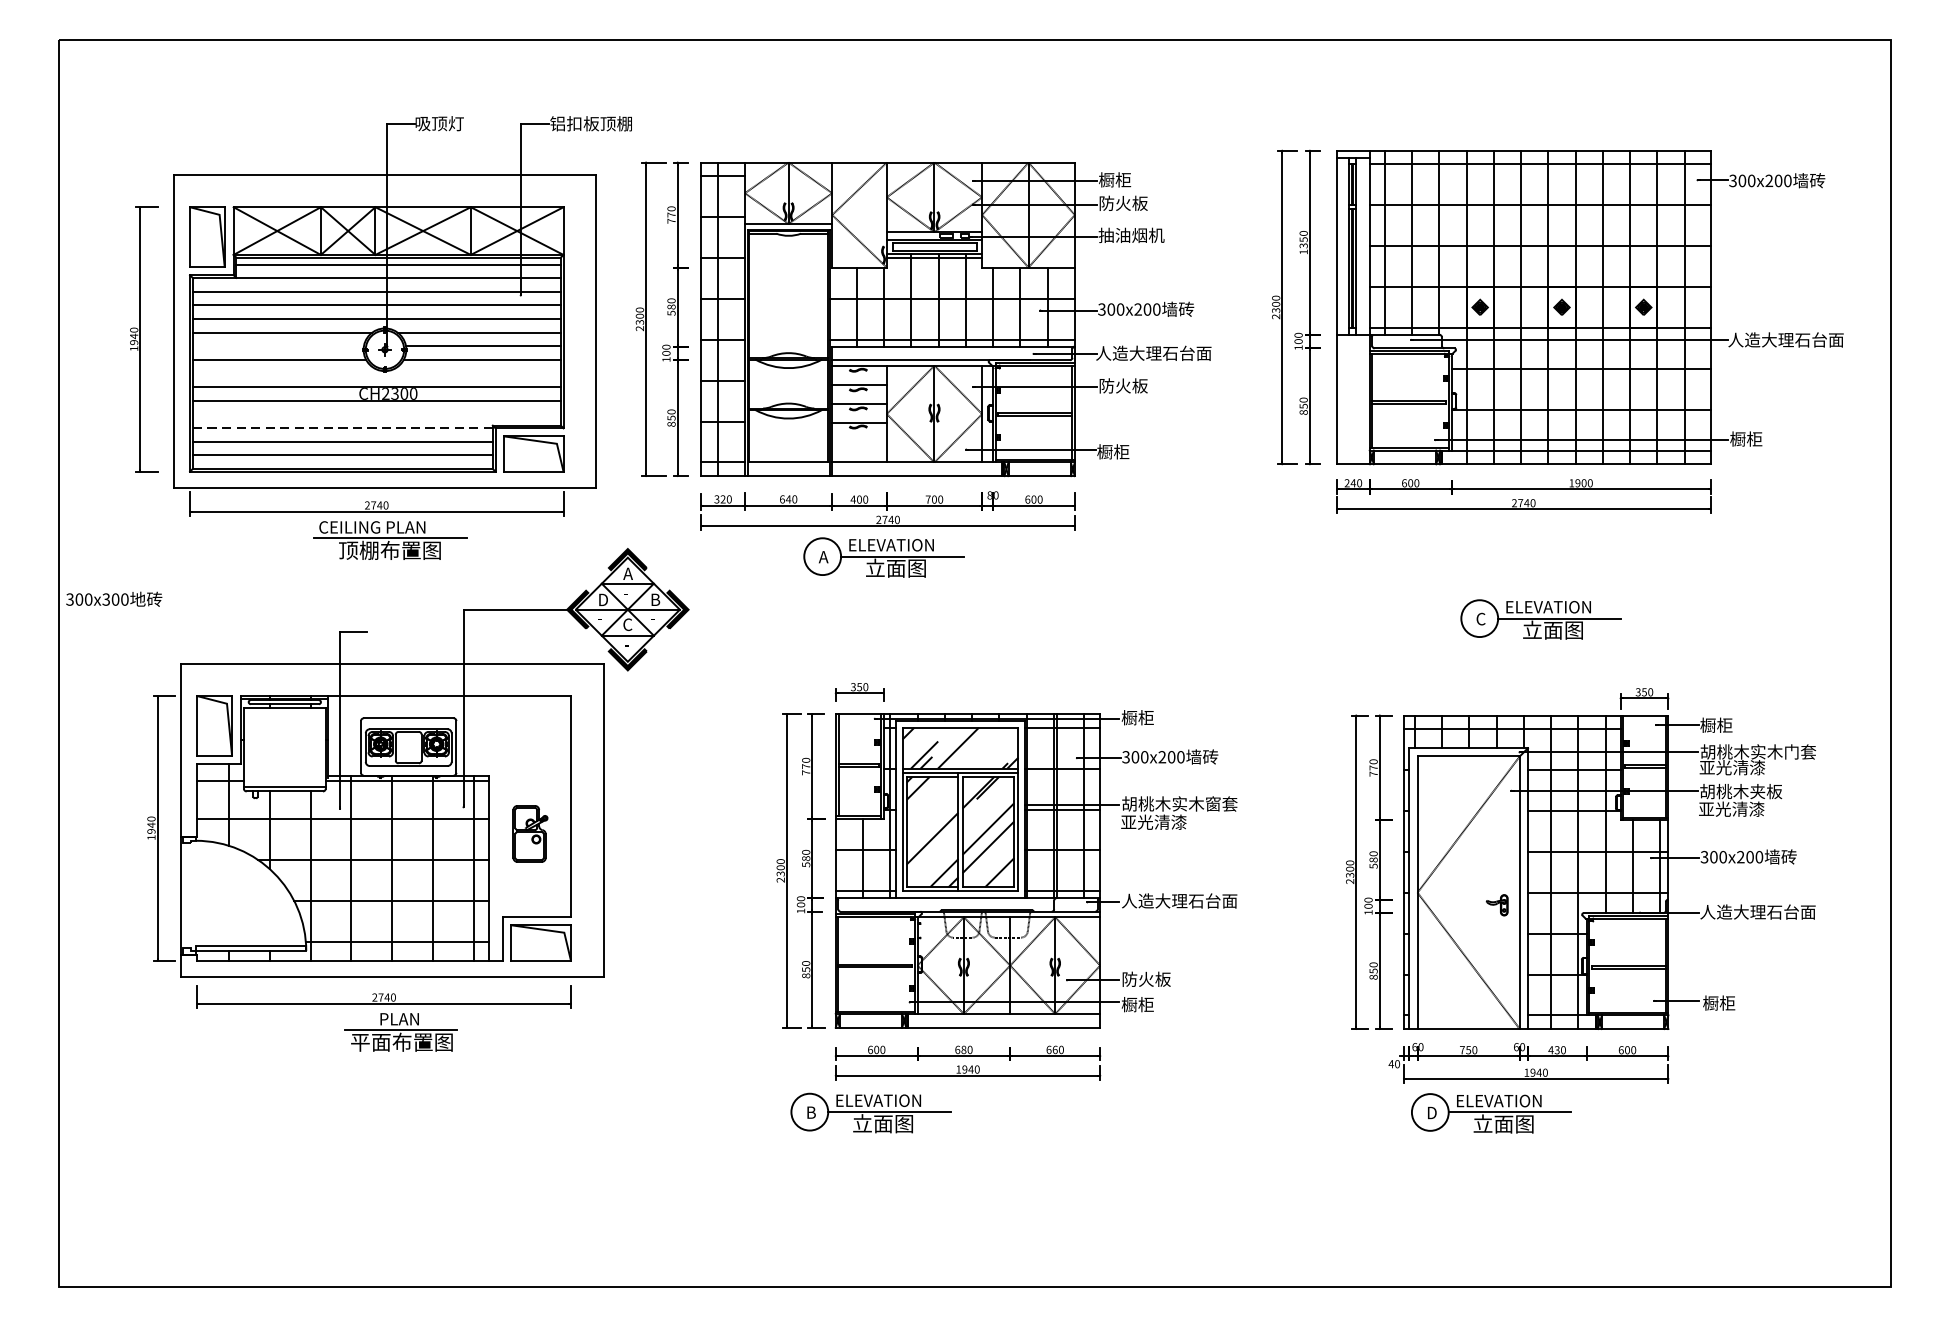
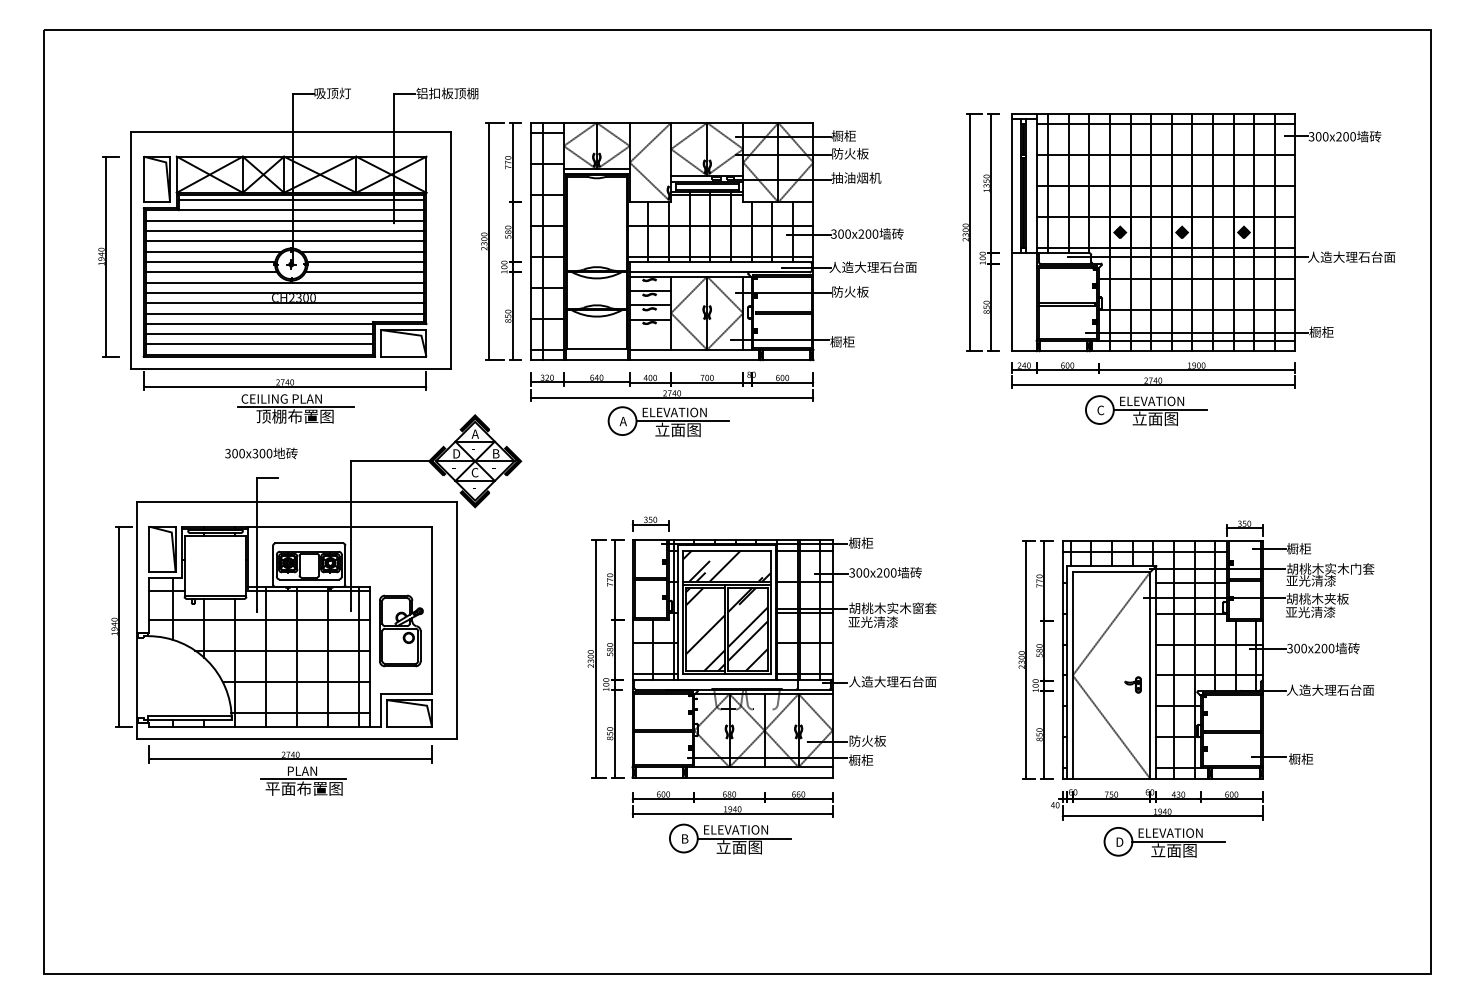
line: (278, 345) -> (210, 261), added
line: (375, 373) -> (284, 282), added
line: (375, 414) -> (284, 313), added
line: (342, 427) -> (259, 323), dashed -> solid
text: (114, 599) -> (261, 453), moved
part: (1541, 619) -> (1146, 410), moved
part: (530, 833) -> (401, 630), size x1.67
part: (871, 1112) -> (730, 838), moved
part: (1491, 1113) -> (1164, 842), moved

